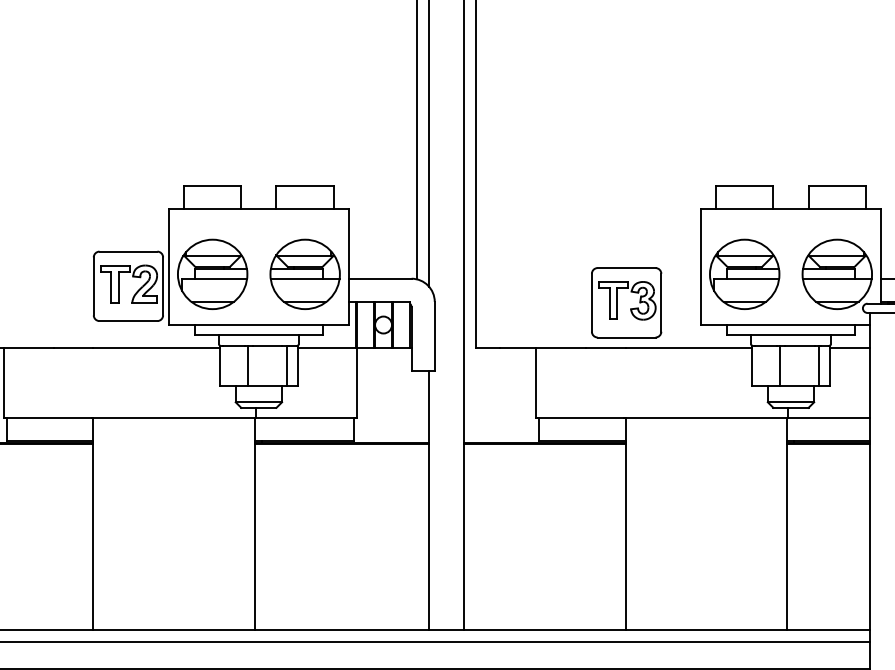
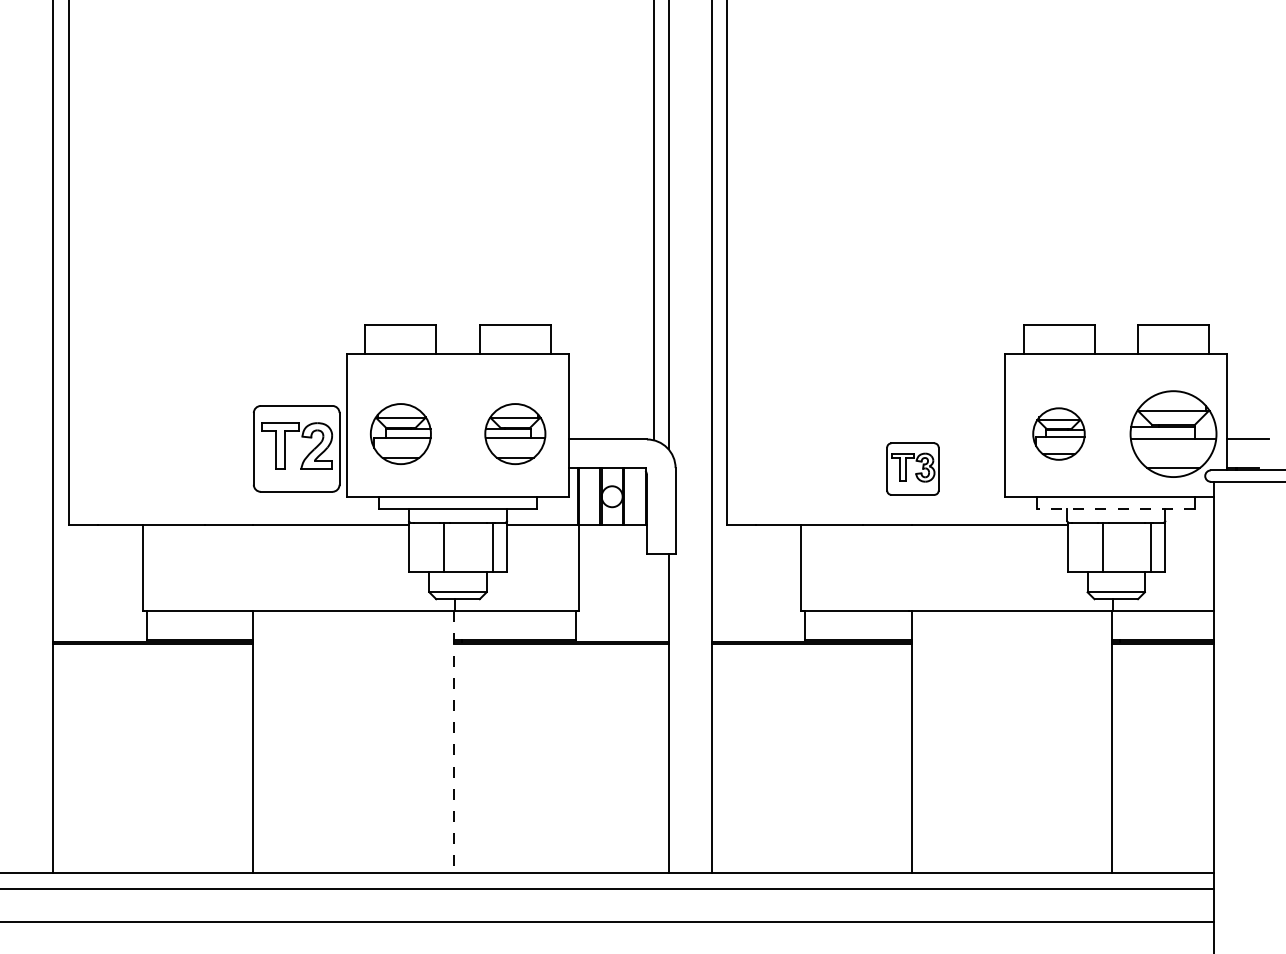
part: (212, 273) -> (400, 433), size x0.7
part: (305, 273) -> (515, 433), size x0.7
part: (744, 273) -> (1058, 433), size x0.6
part: (626, 302) -> (912, 468), size x0.6
line: (791, 334) -> (1116, 508), solid -> dashed
line: (850, 348) -> (1189, 525), removed
line: (255, 523) -> (453, 742), solid -> dashed

